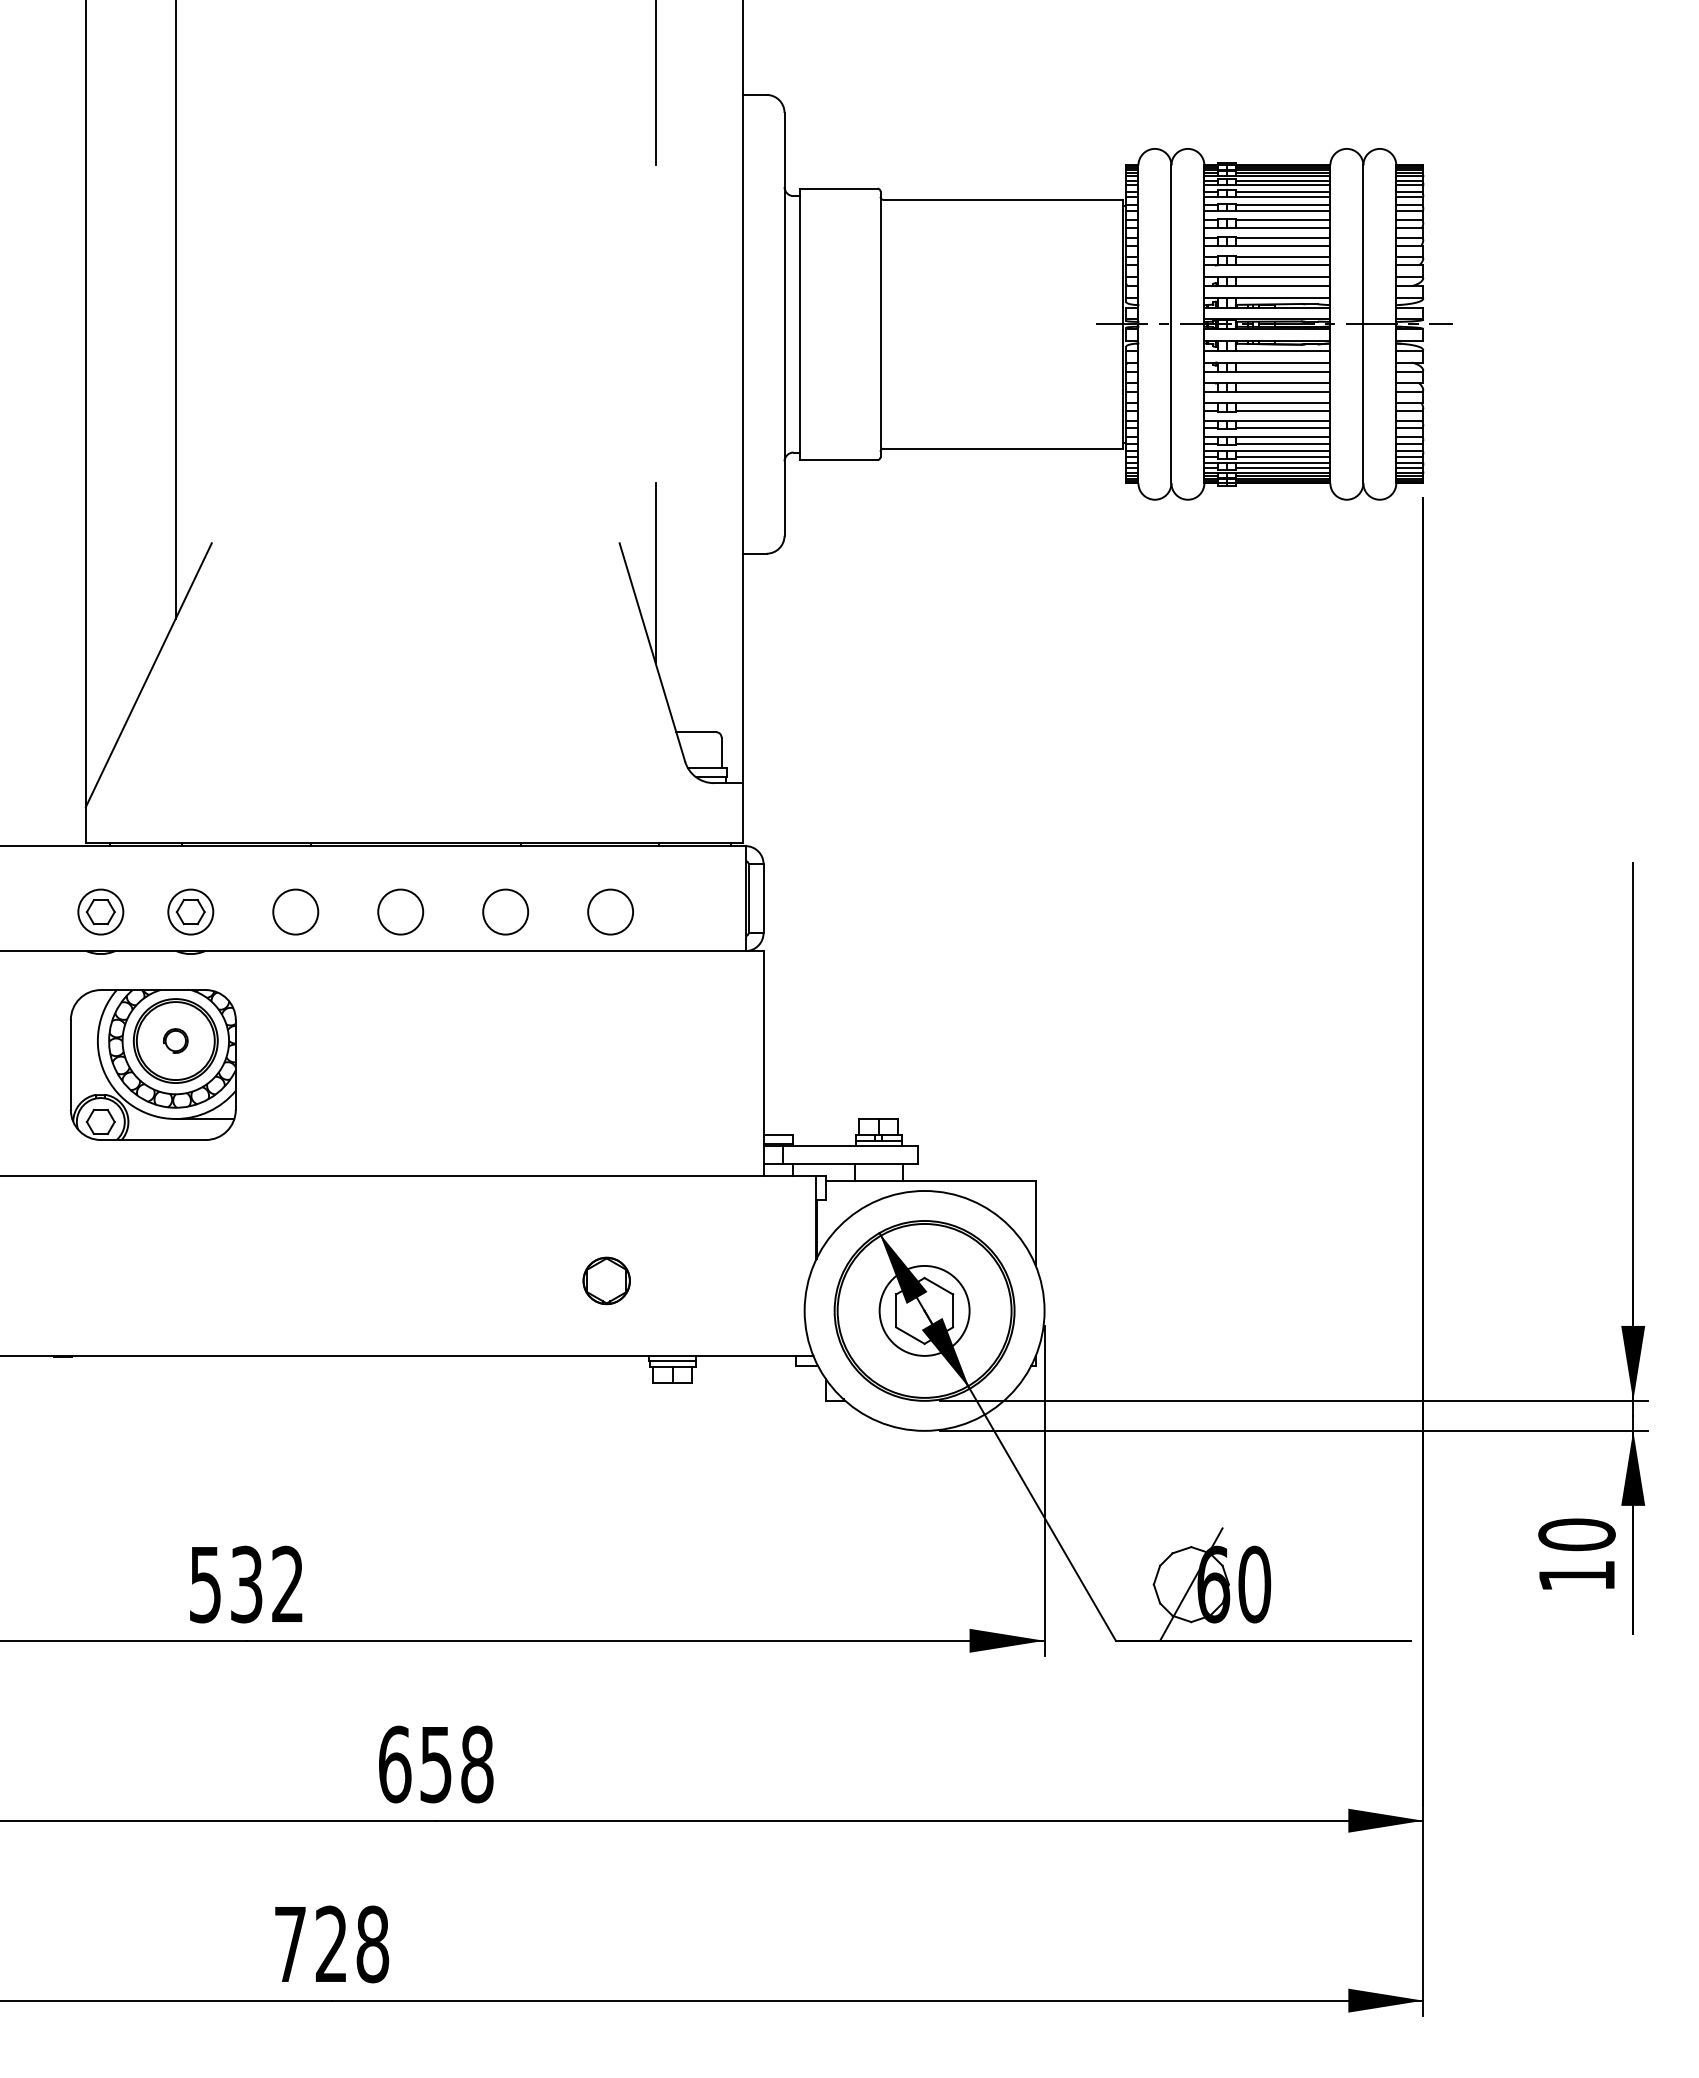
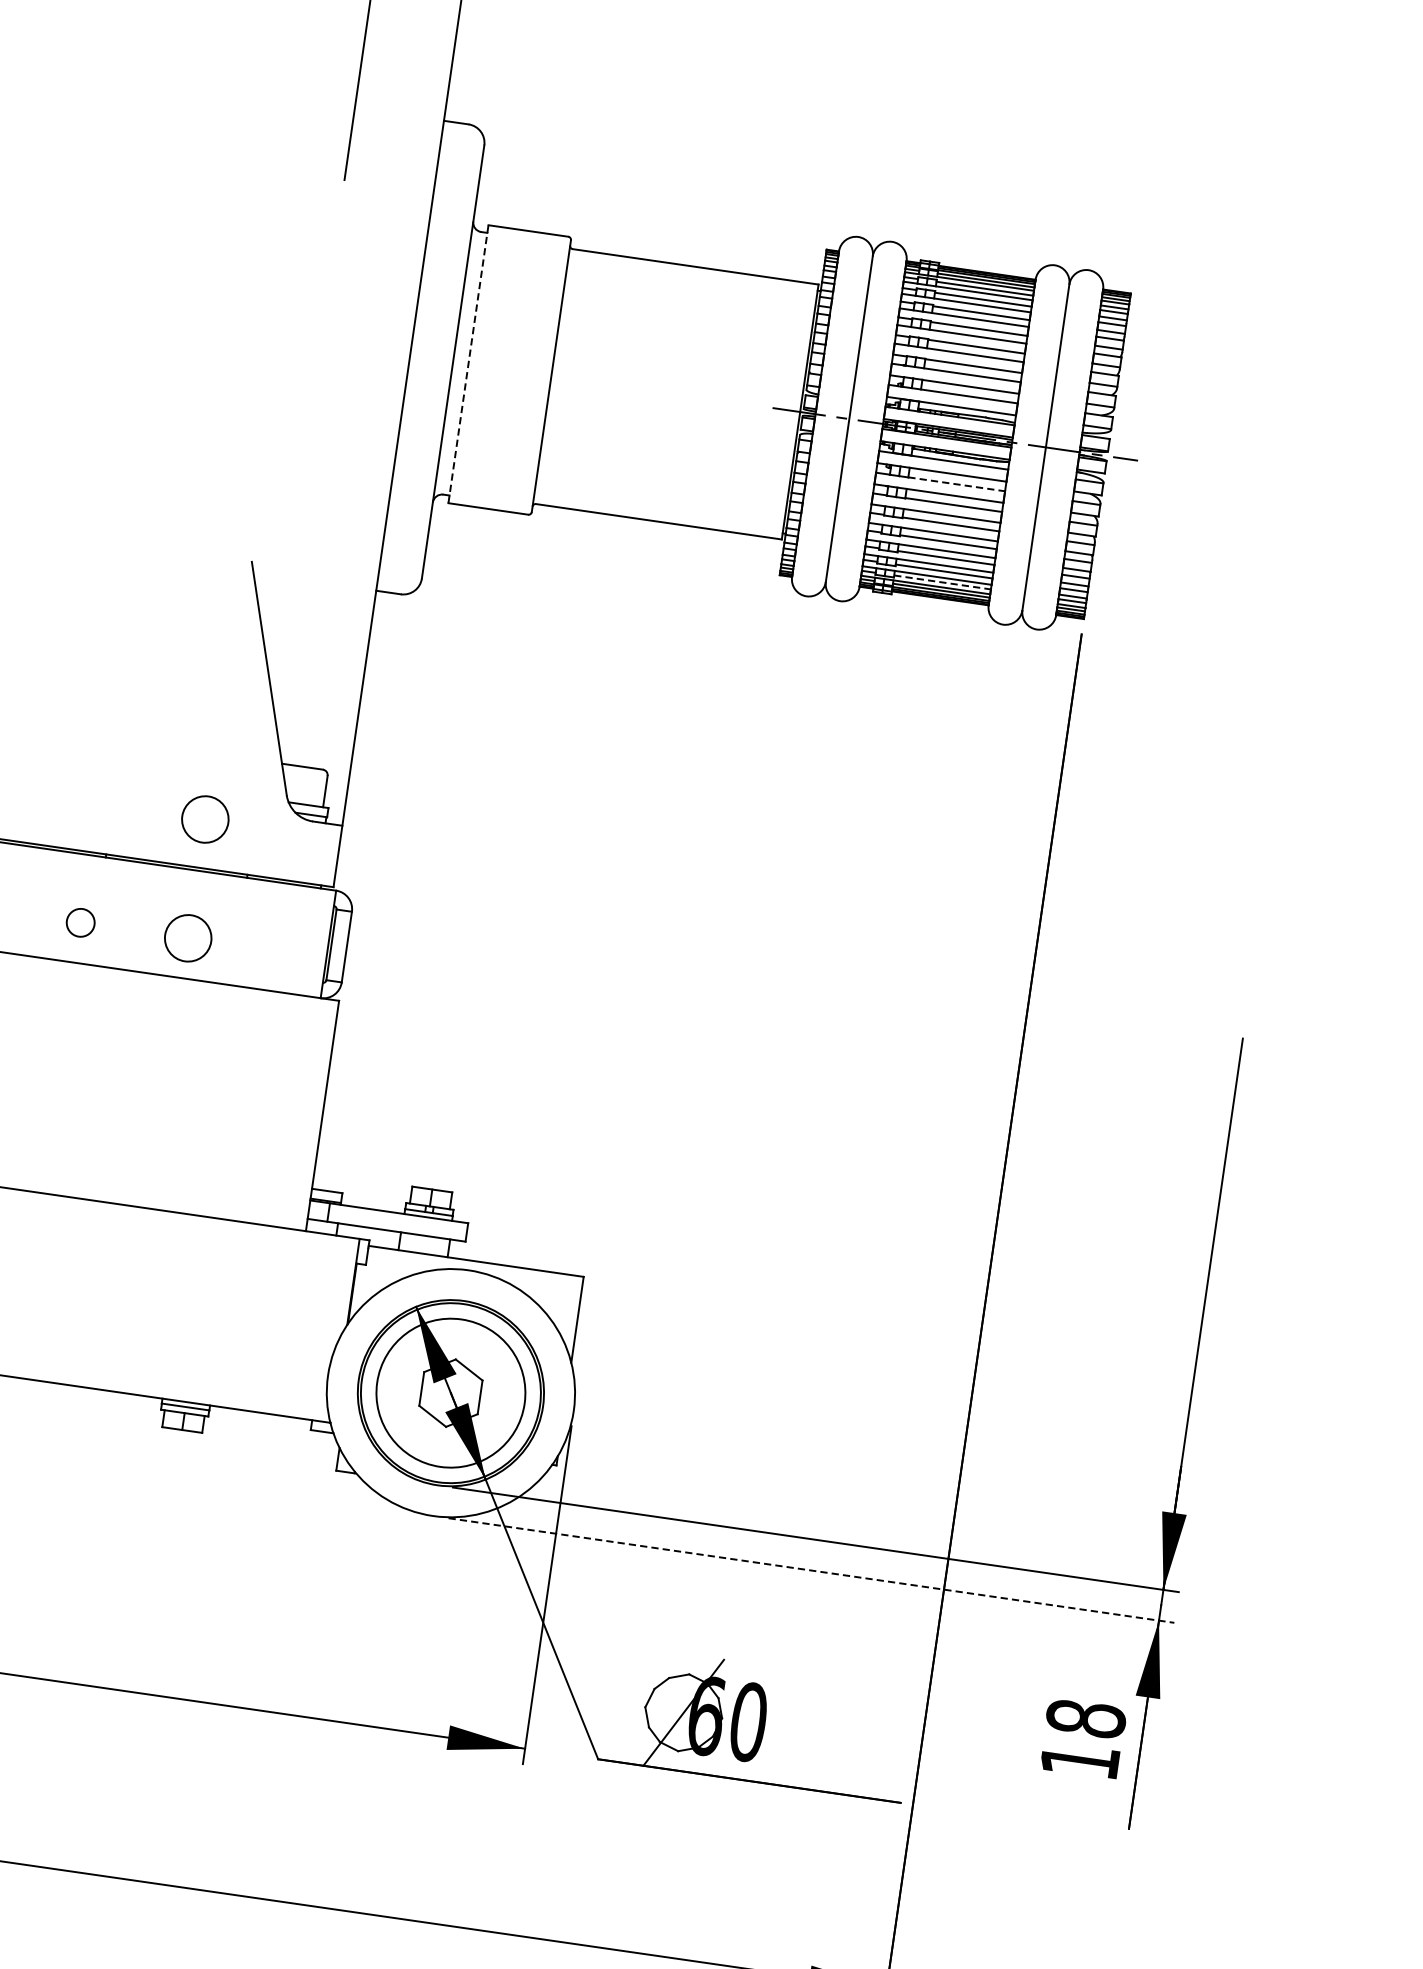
line: (799, 324) -> (468, 364), solid -> dashed
line: (1283, 371) -> (957, 483), solid -> dashed
line: (1283, 467) -> (943, 582), solid -> dashed
line: (655, 573) -> (284, 598), removed
circle: (610, 795) -> (205, 818), added
circle: (505, 911) -> (80, 922), size x0.6
part: (606, 1280) -> (129, 1315), removed
circle: (924, 1310) -> (450, 1392), size x1.6
line: (1294, 1430) -> (812, 1570), solid -> dashed
text: (1576, 1534) -> (1085, 1718), 10 -> 18

